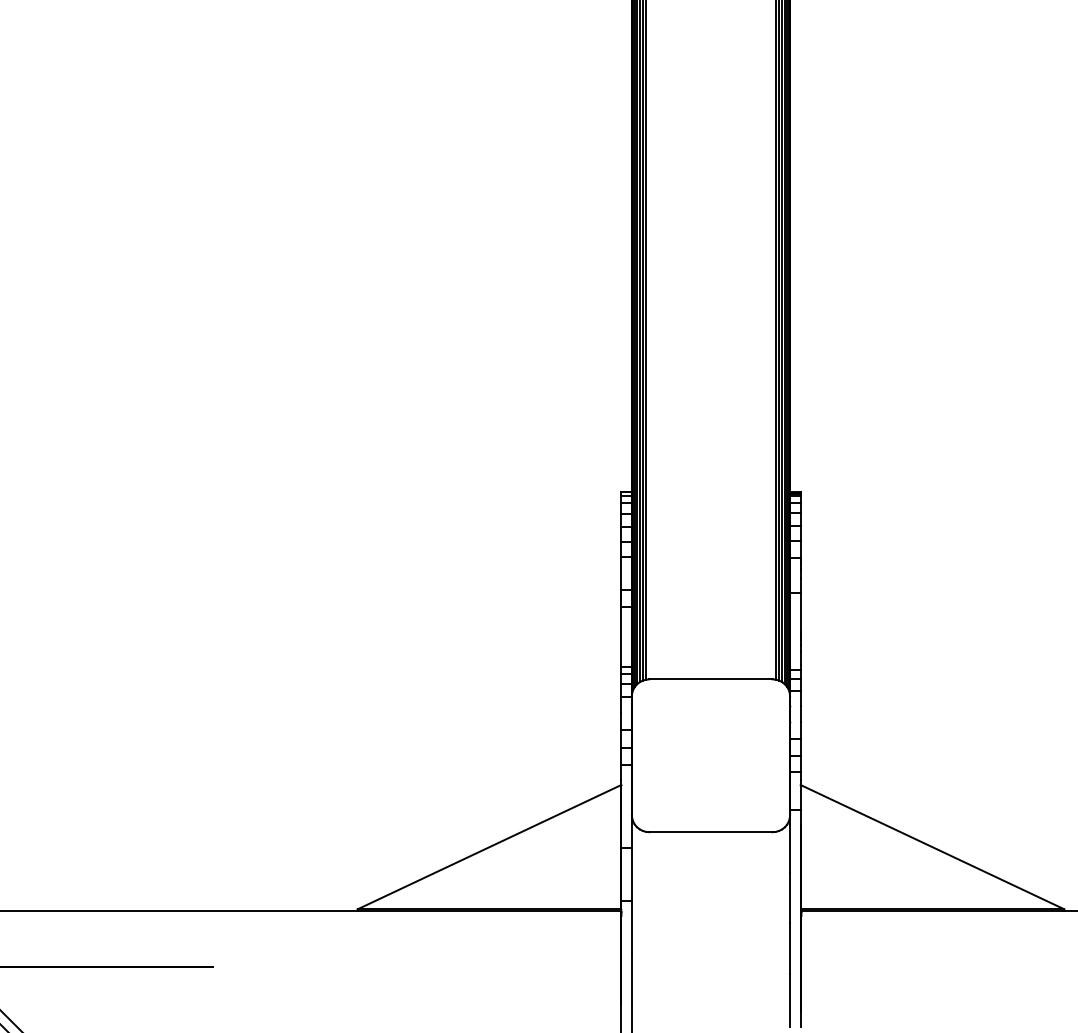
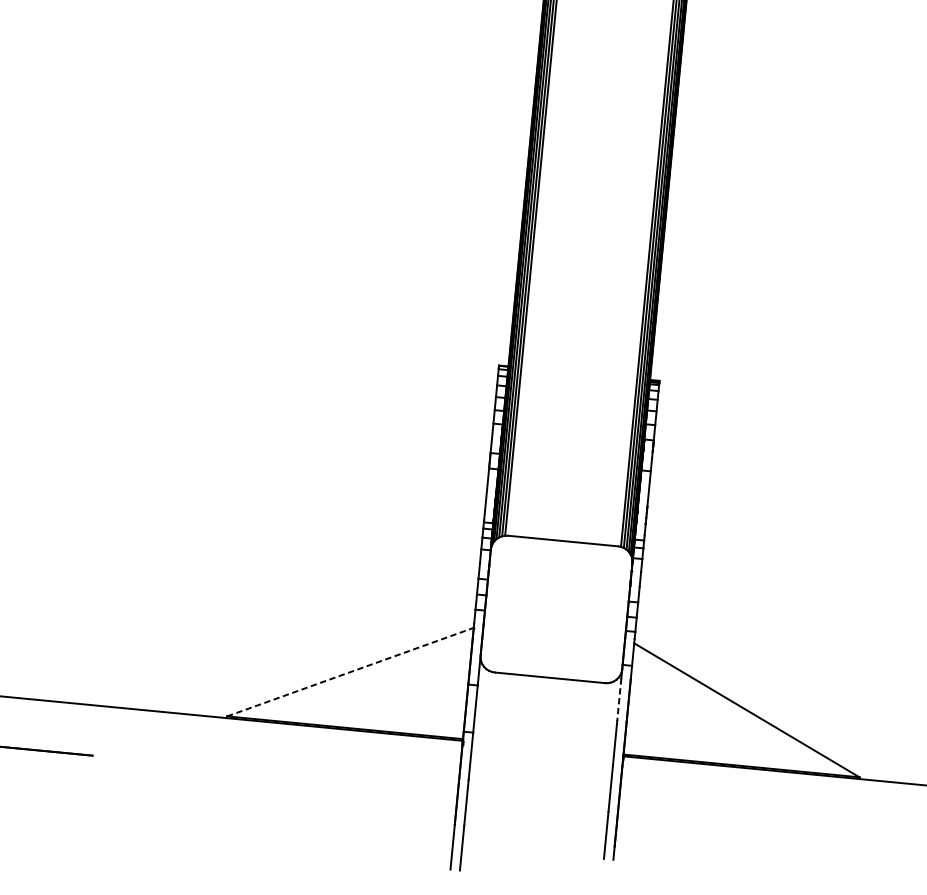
line: (489, 847) -> (350, 672), solid -> dashed
line: (790, 849) -> (619, 700), solid -> dashed

